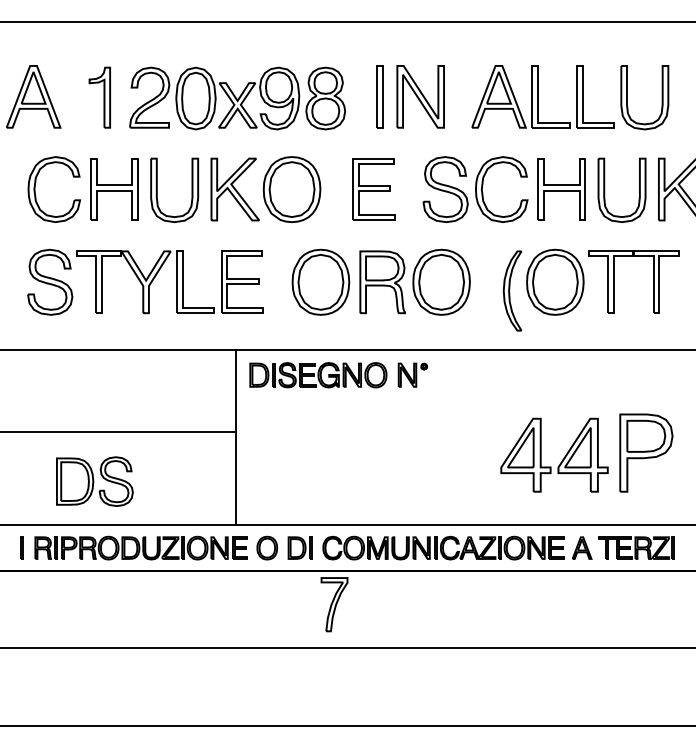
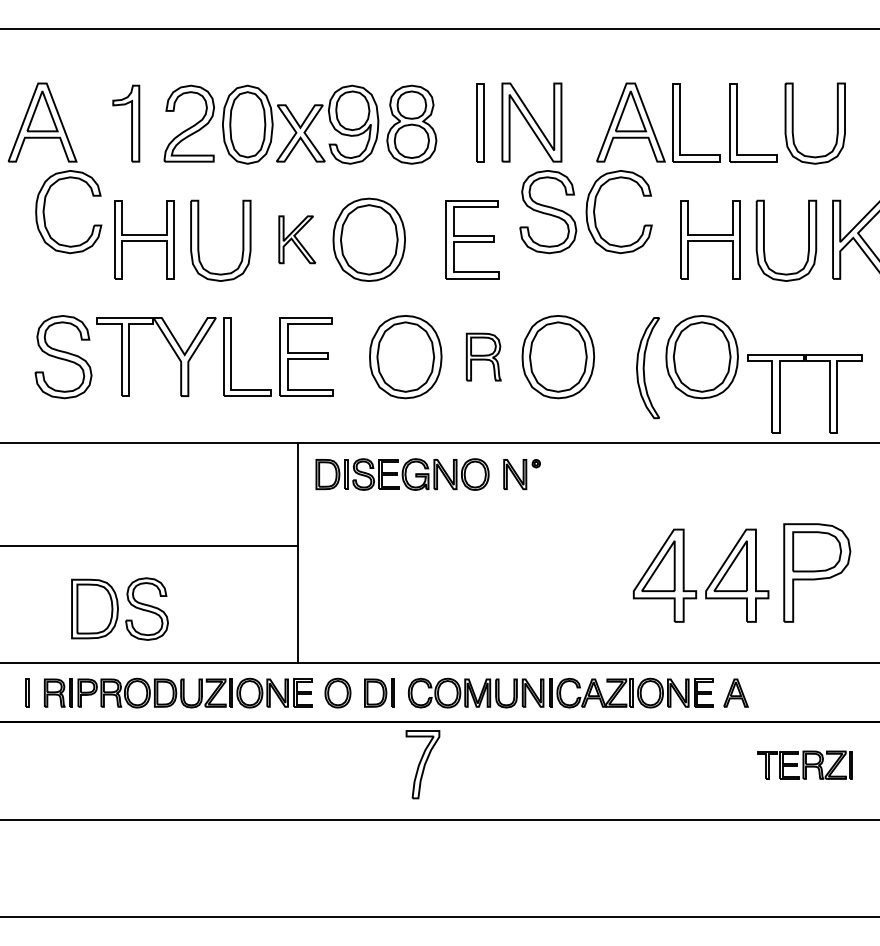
part: (234, 189) -> (296, 239), size x0.6
part: (475, 189) -> (586, 211), moved
part: (36, 195) -> (46, 219), moved
part: (614, 281) -> (780, 392), moved
part: (382, 282) -> (483, 357), size x0.6
part: (636, 547) -> (804, 764), moved

